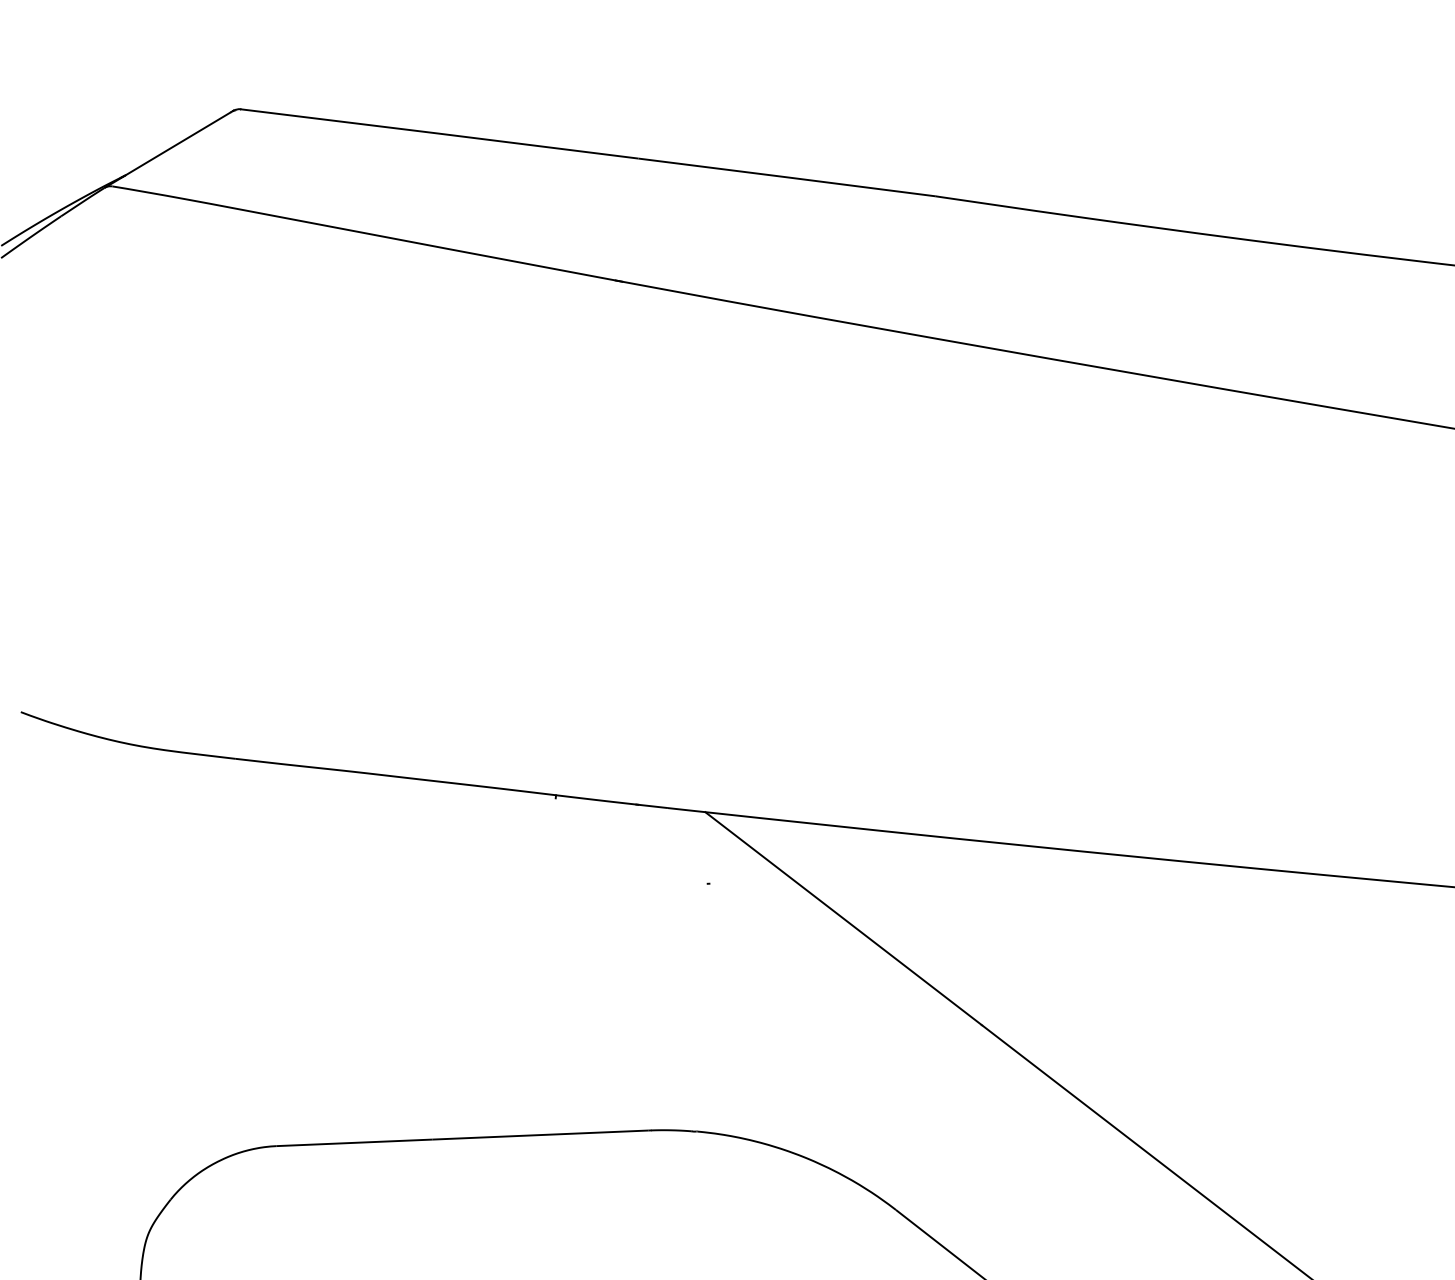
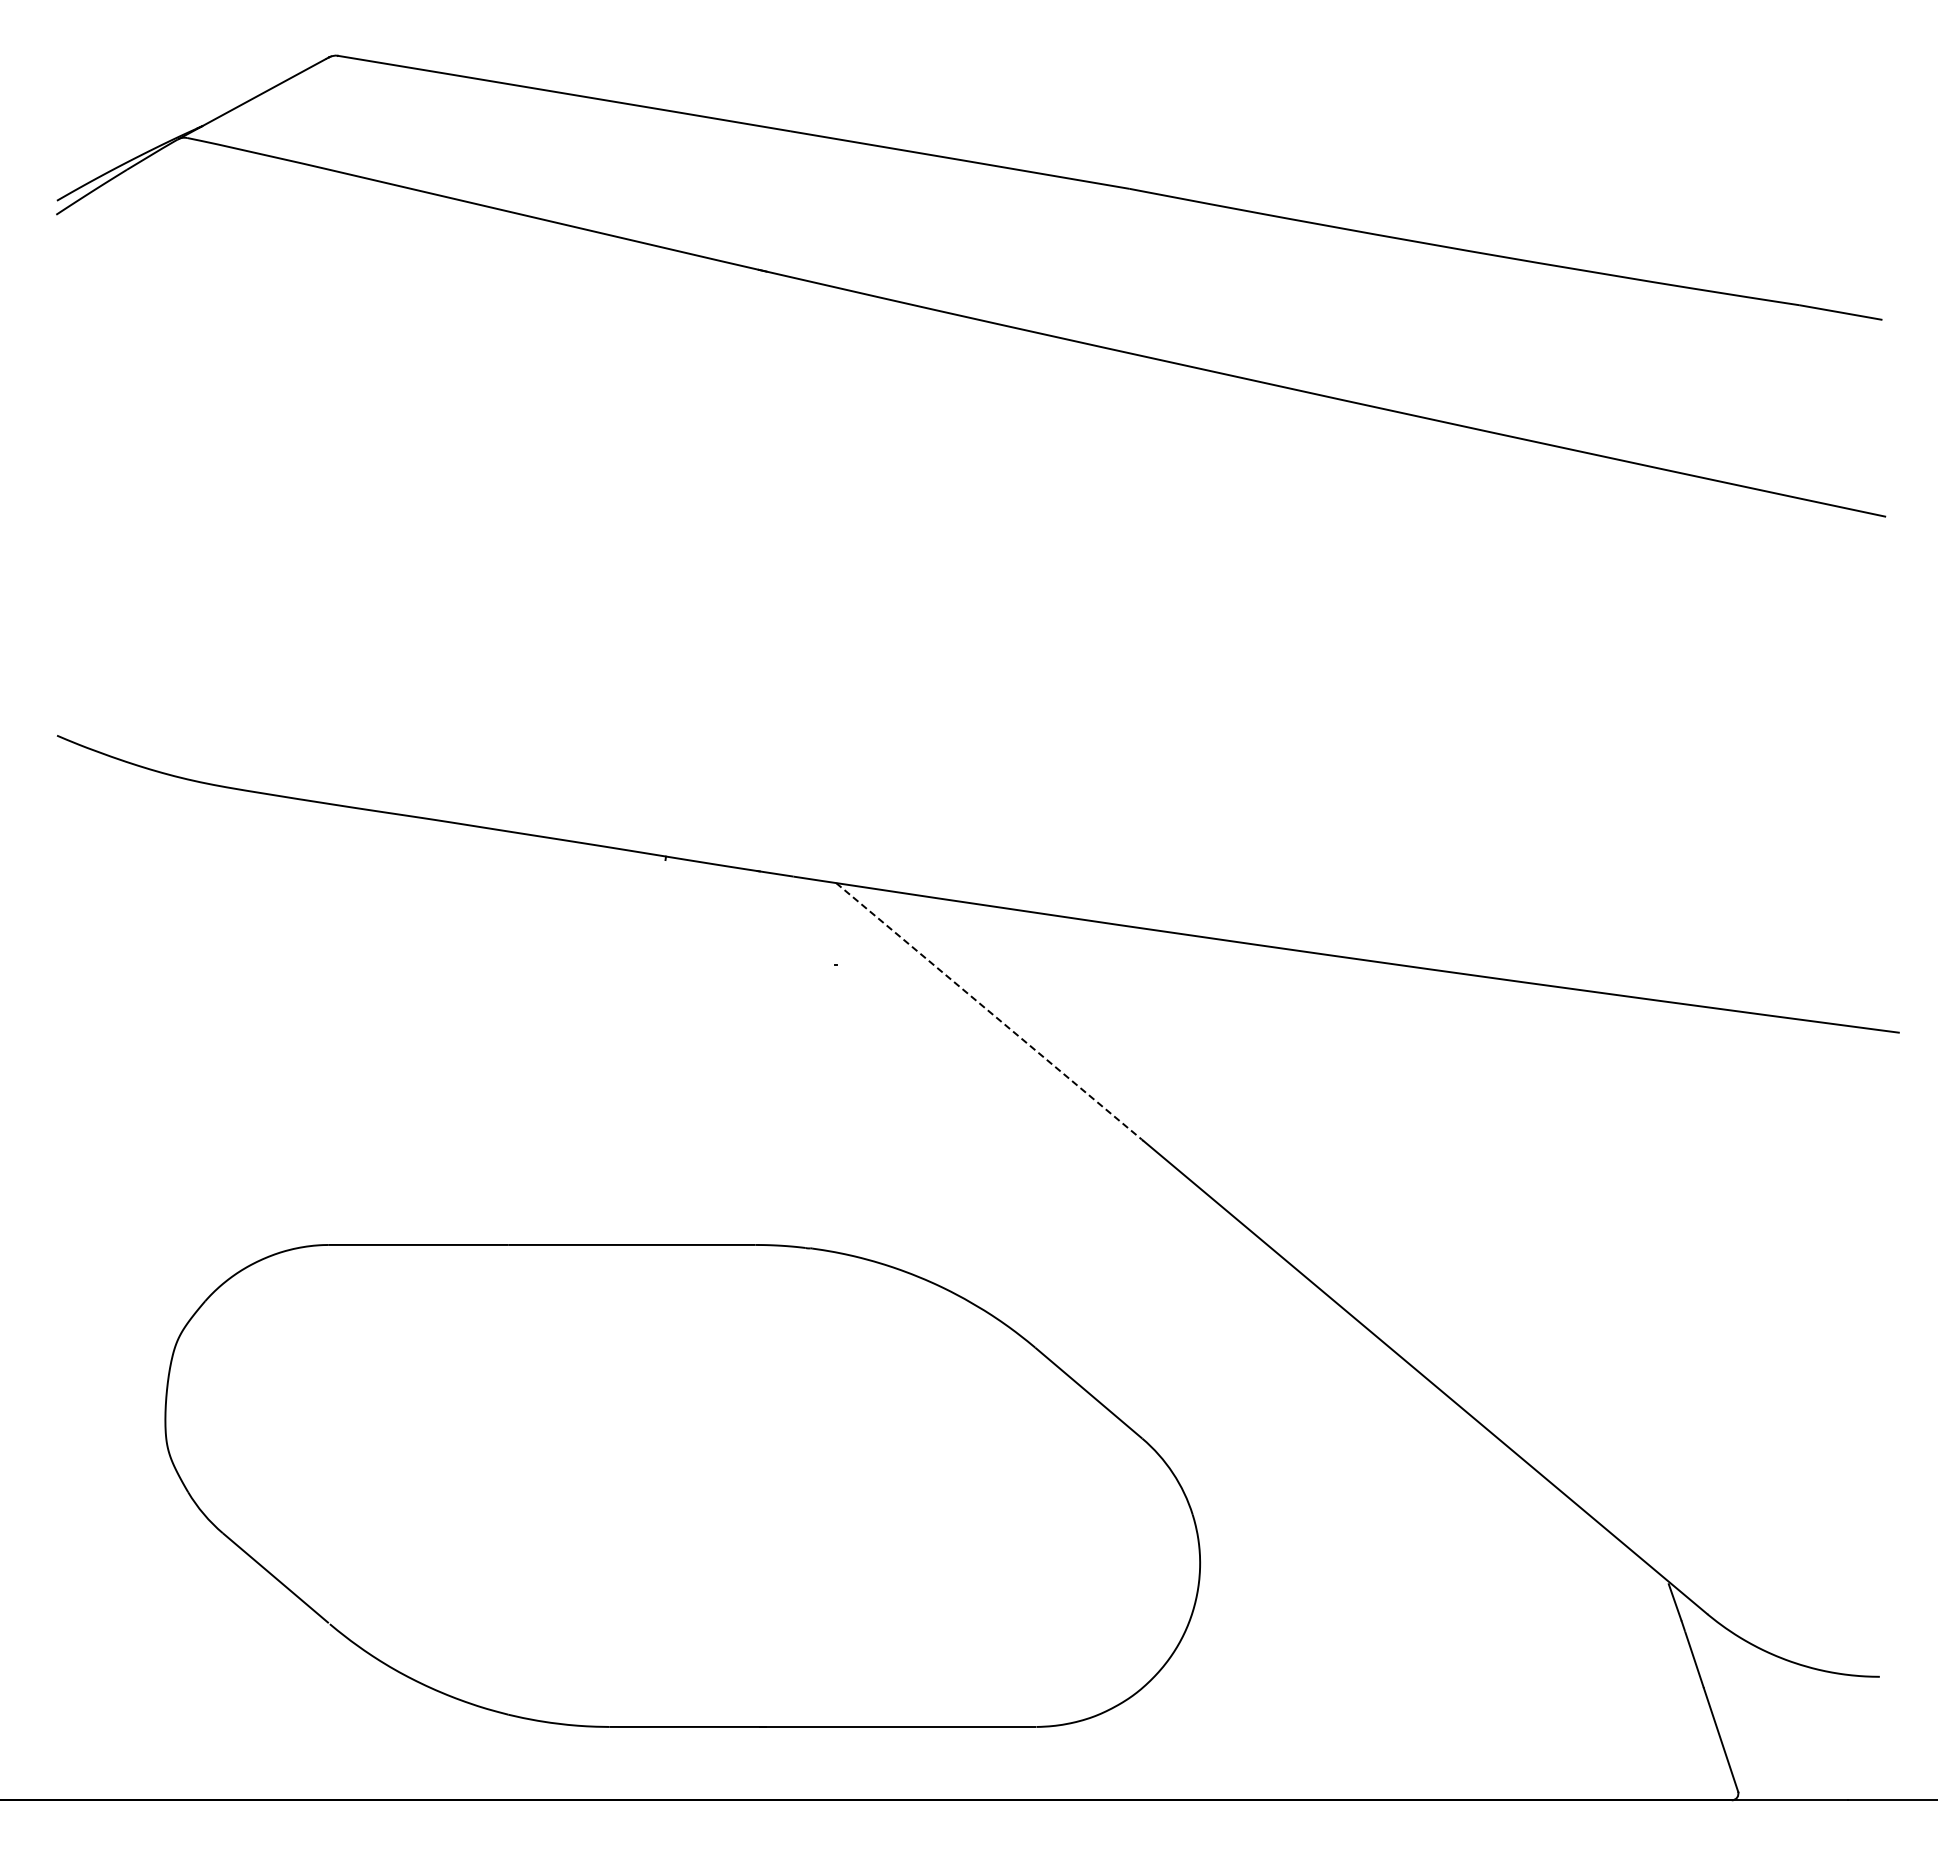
line: (843, 918) -> (989, 1011), solid -> dashed

